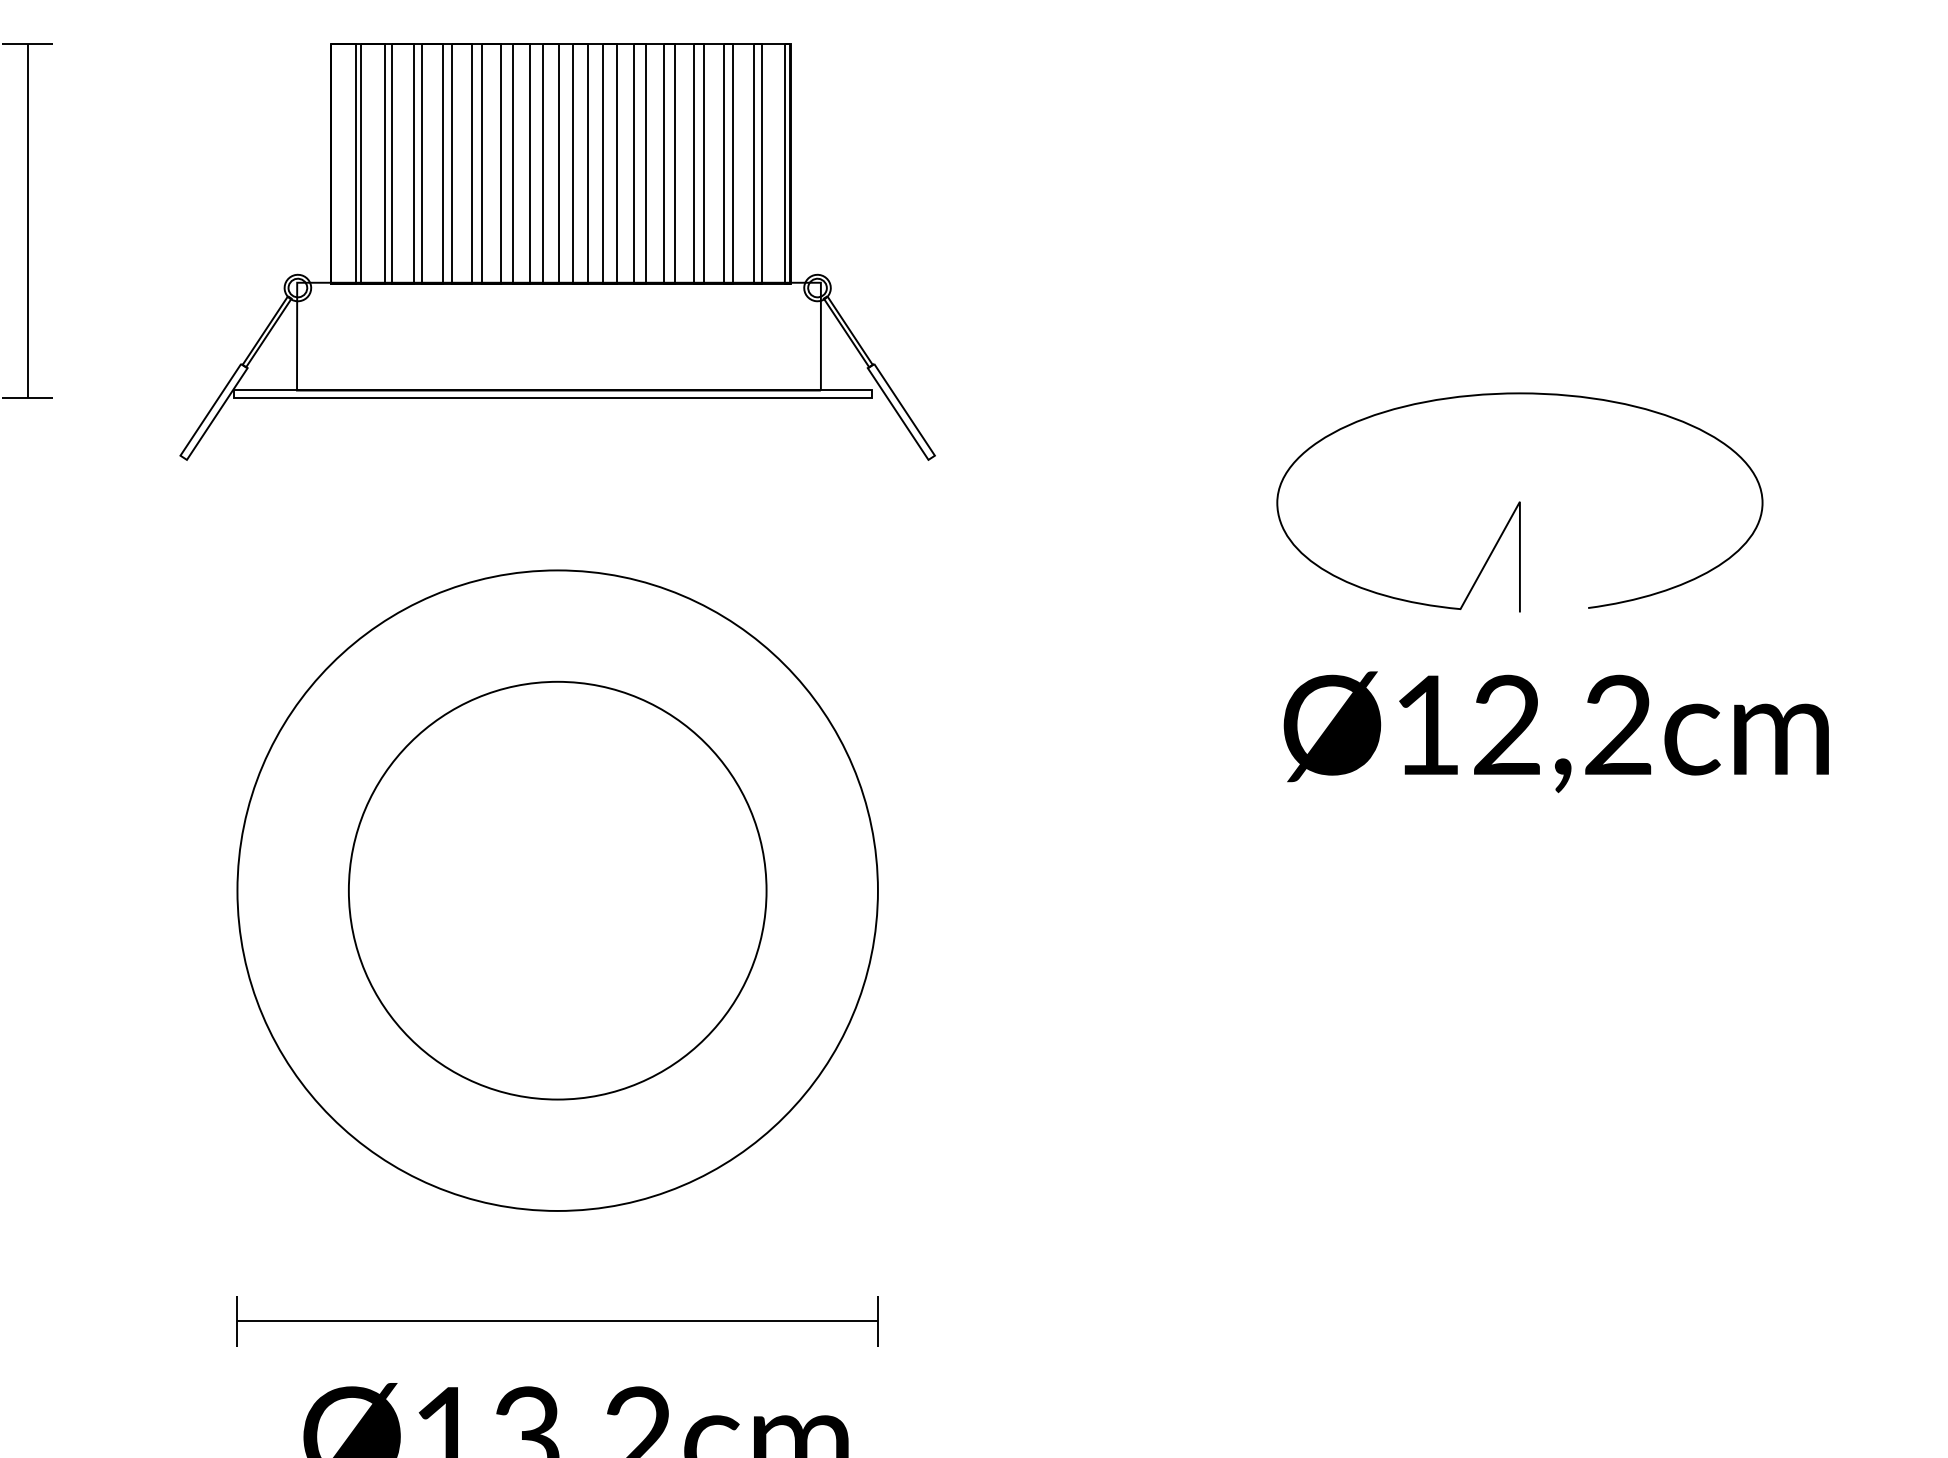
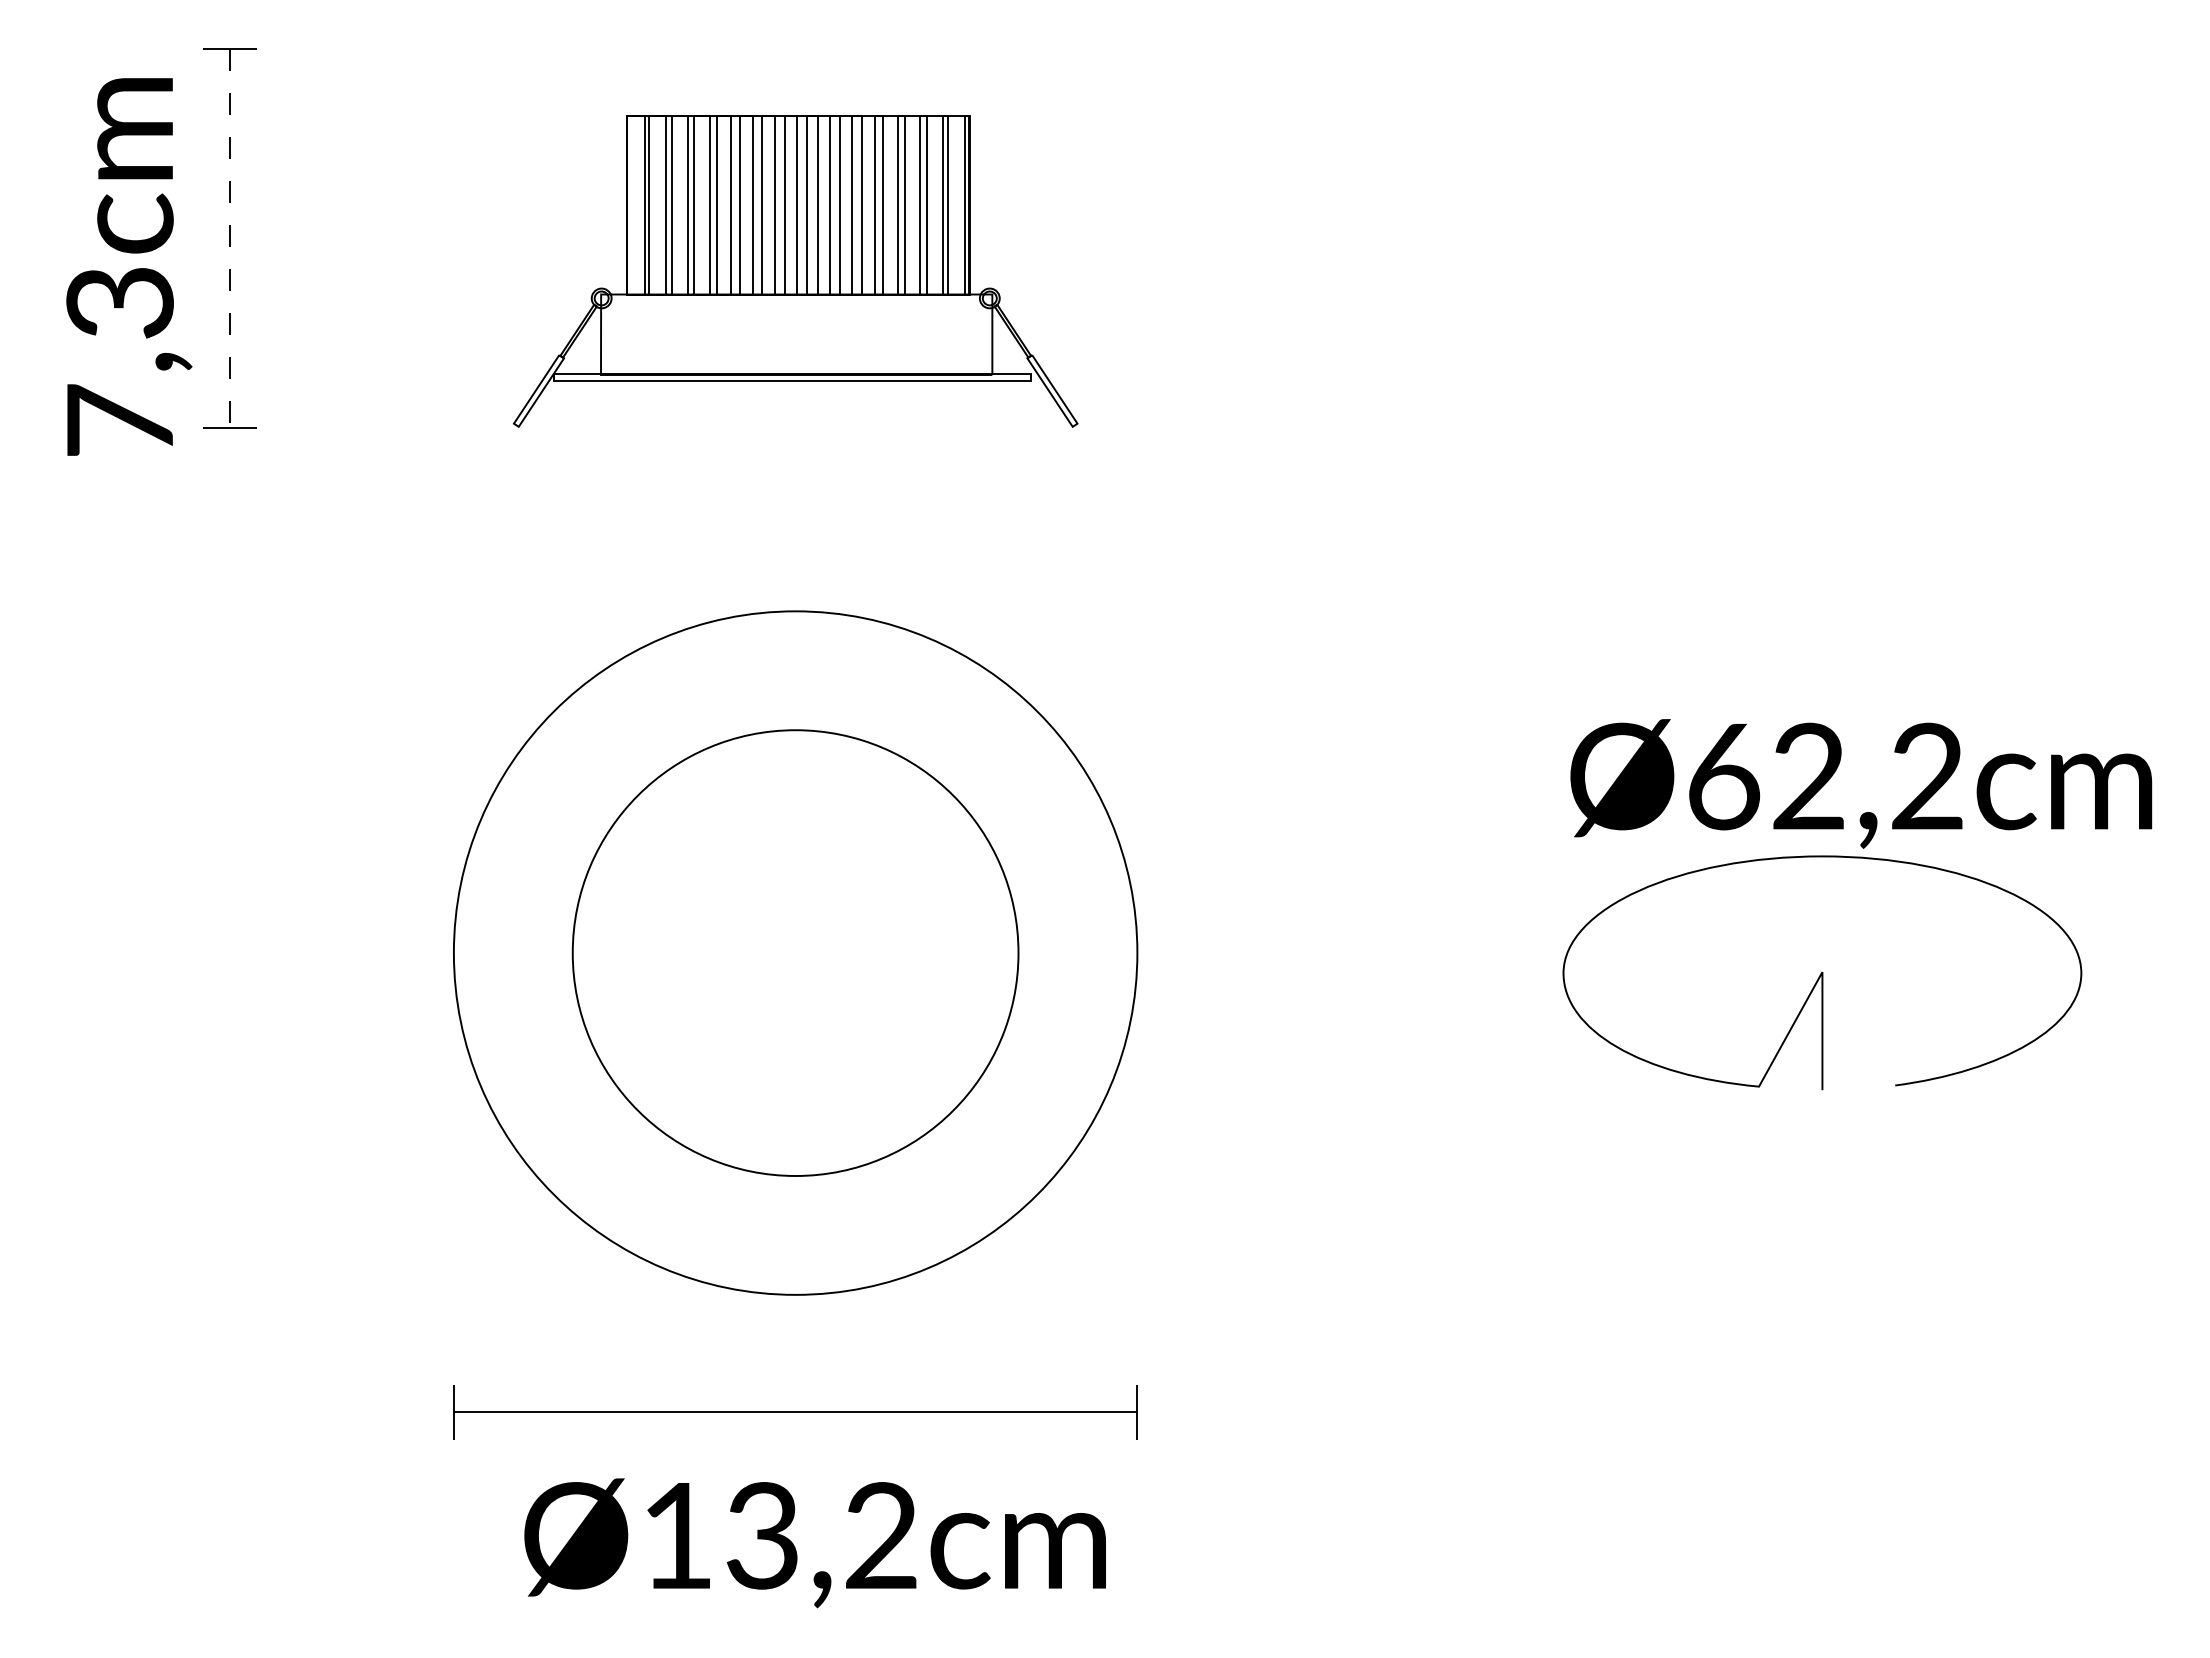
line: (28, 221) -> (230, 239), solid -> dashed
part: (557, 251) -> (795, 271), size x0.7
curve: (1519, 502) -> (1822, 972), moved
text: (1428, 725) -> (1724, 776), Ø12,2cm -> Ø62,2cm

